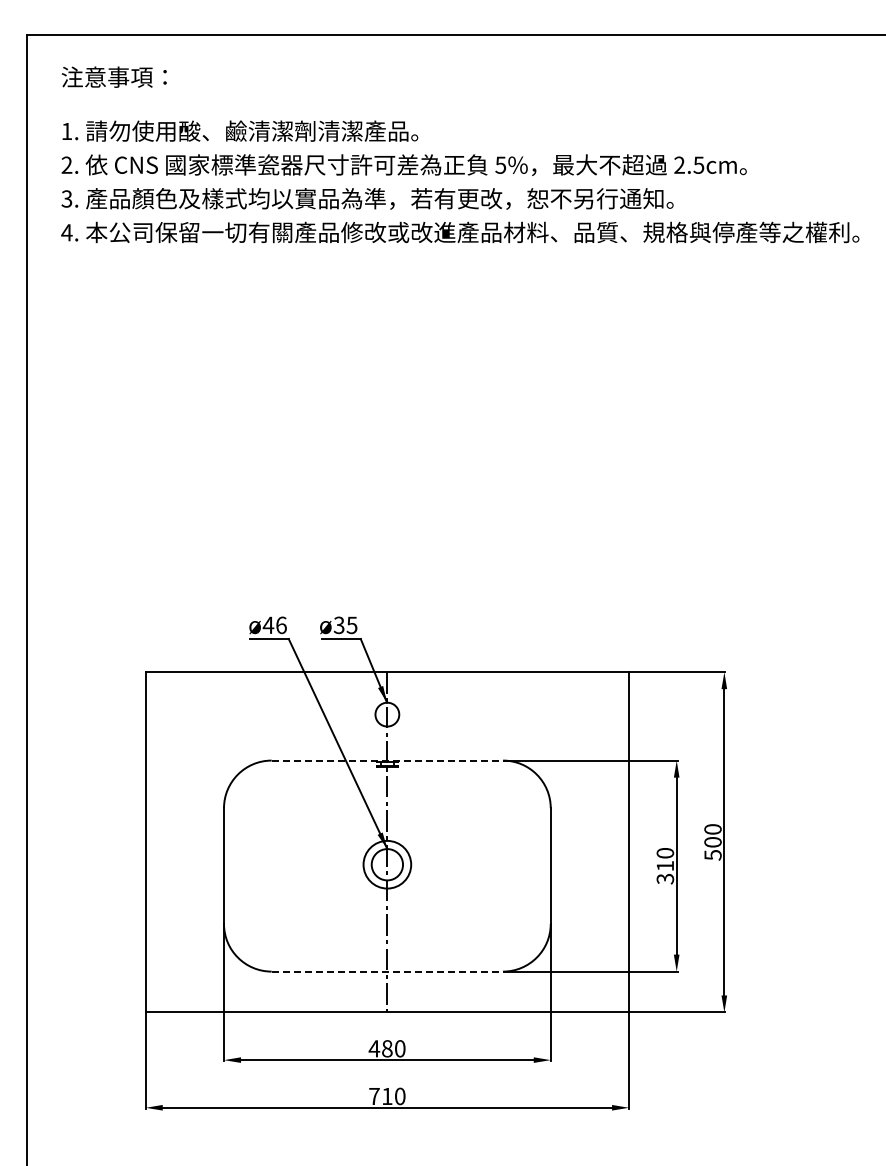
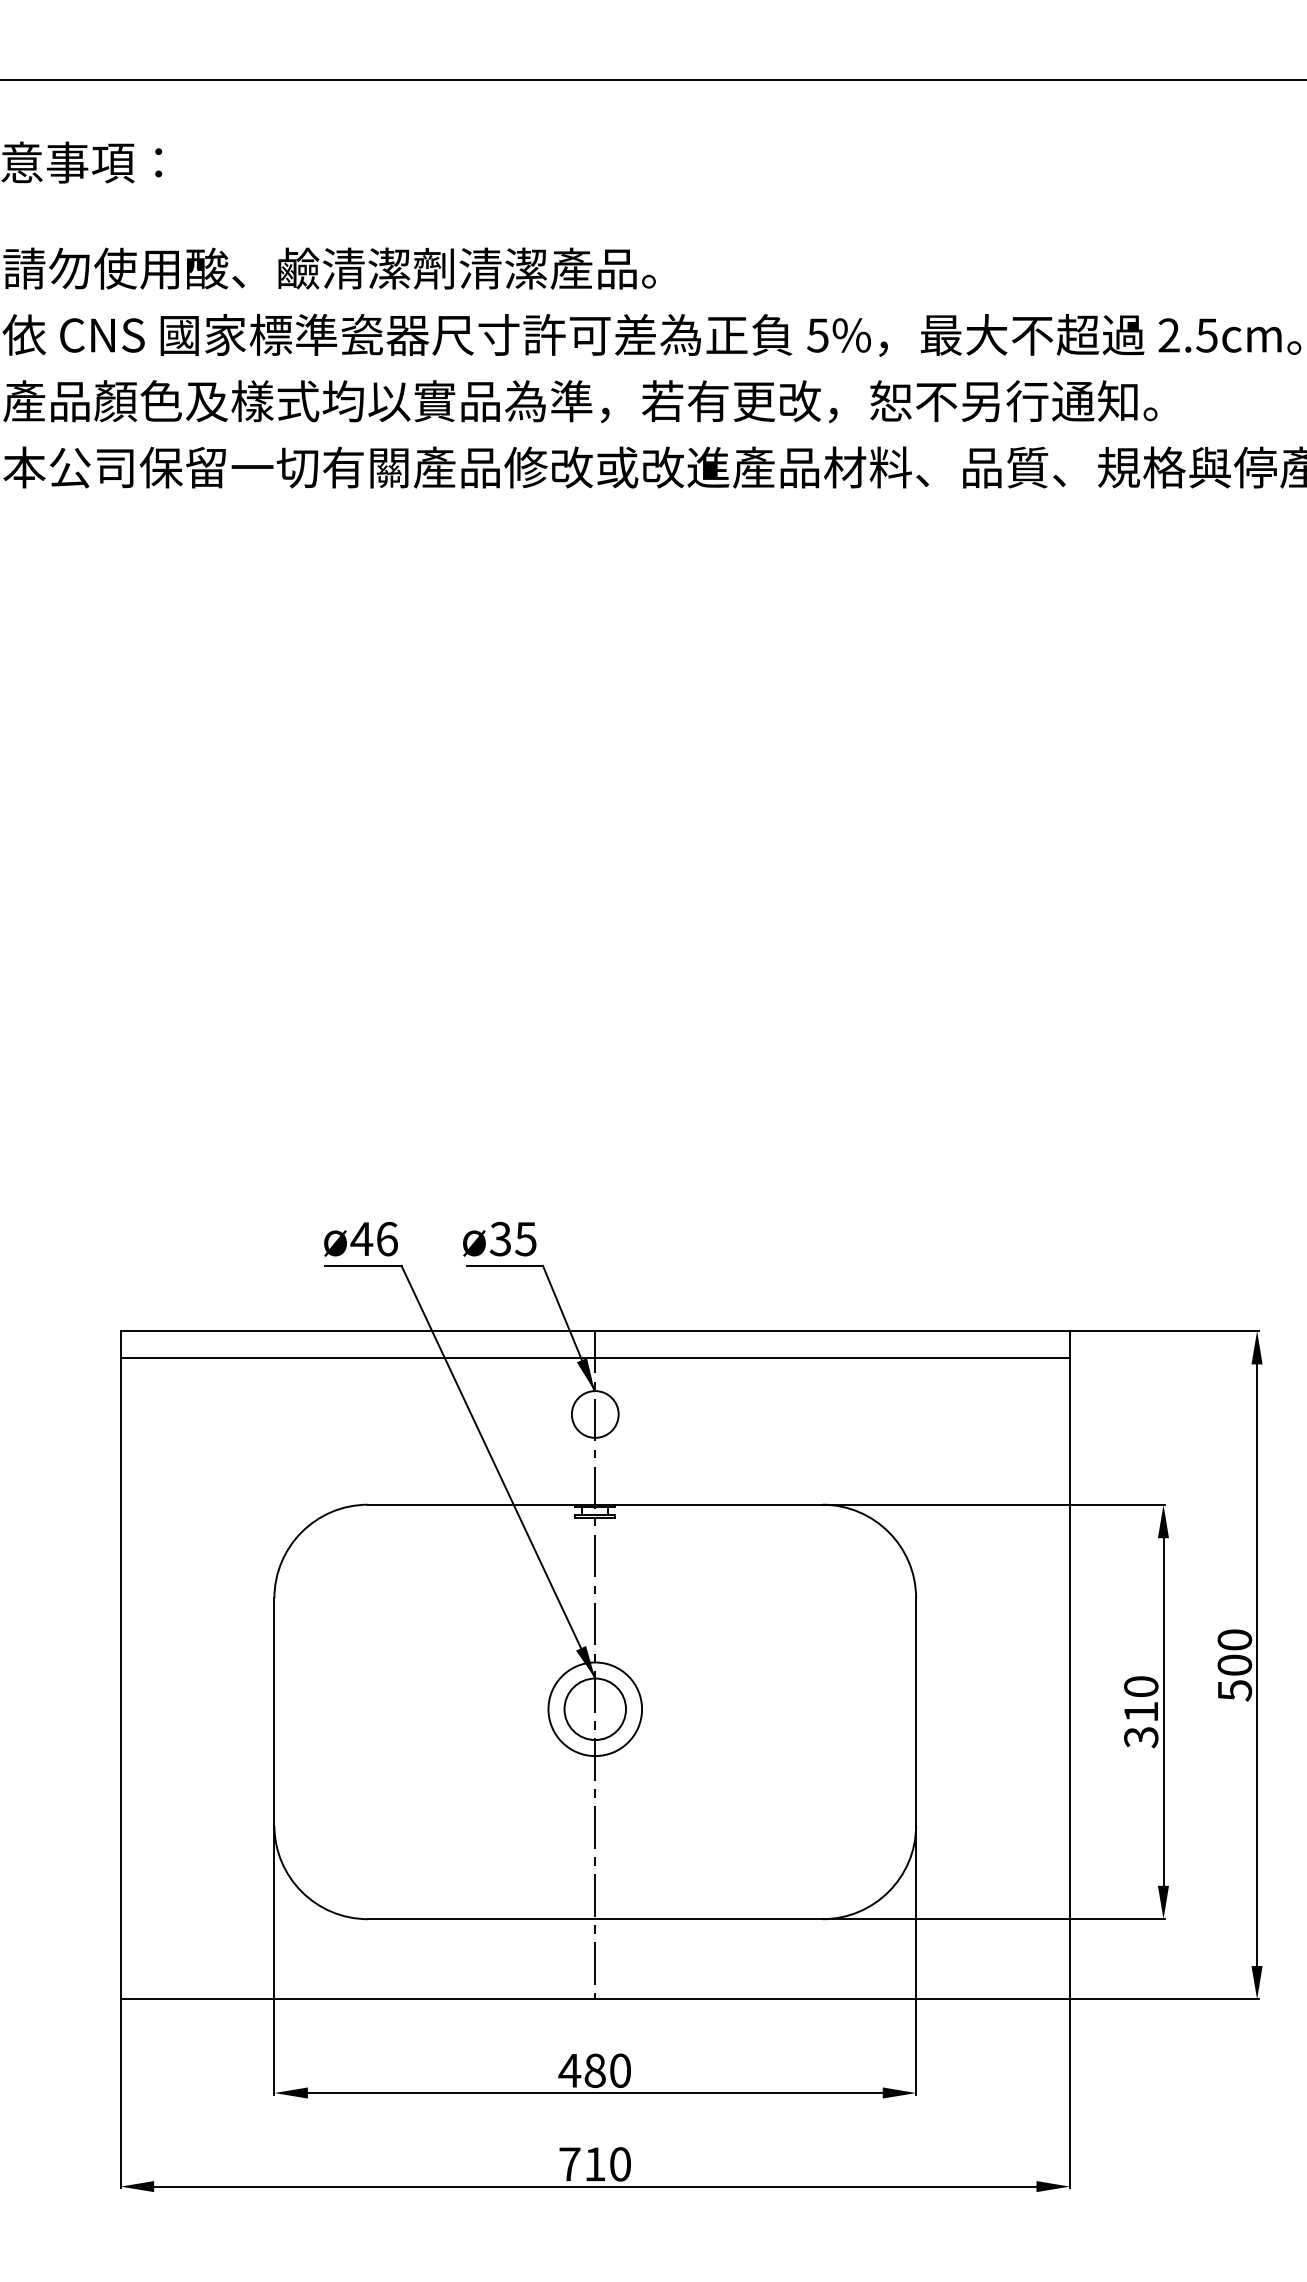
line: (387, 685) -> (595, 1357), added
line: (387, 760) -> (595, 1504), dashed -> solid
line: (387, 971) -> (595, 1918), dashed -> solid

